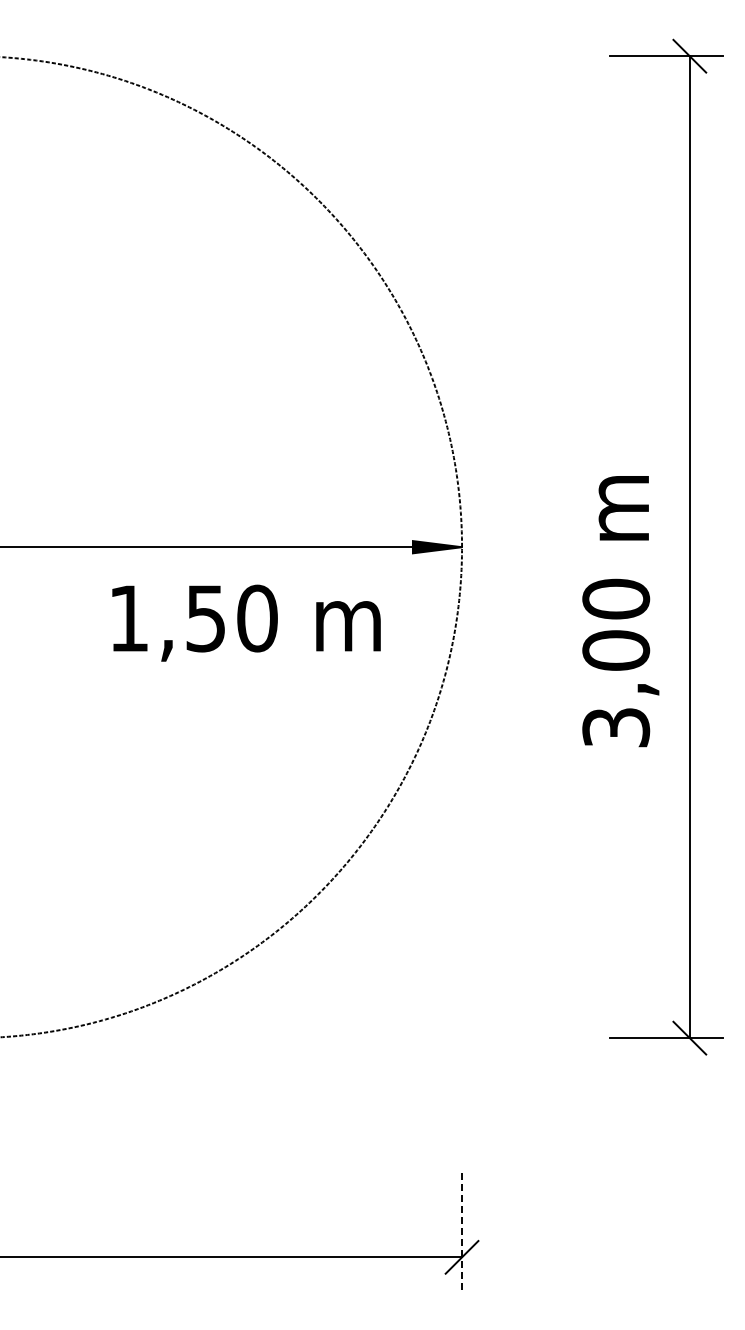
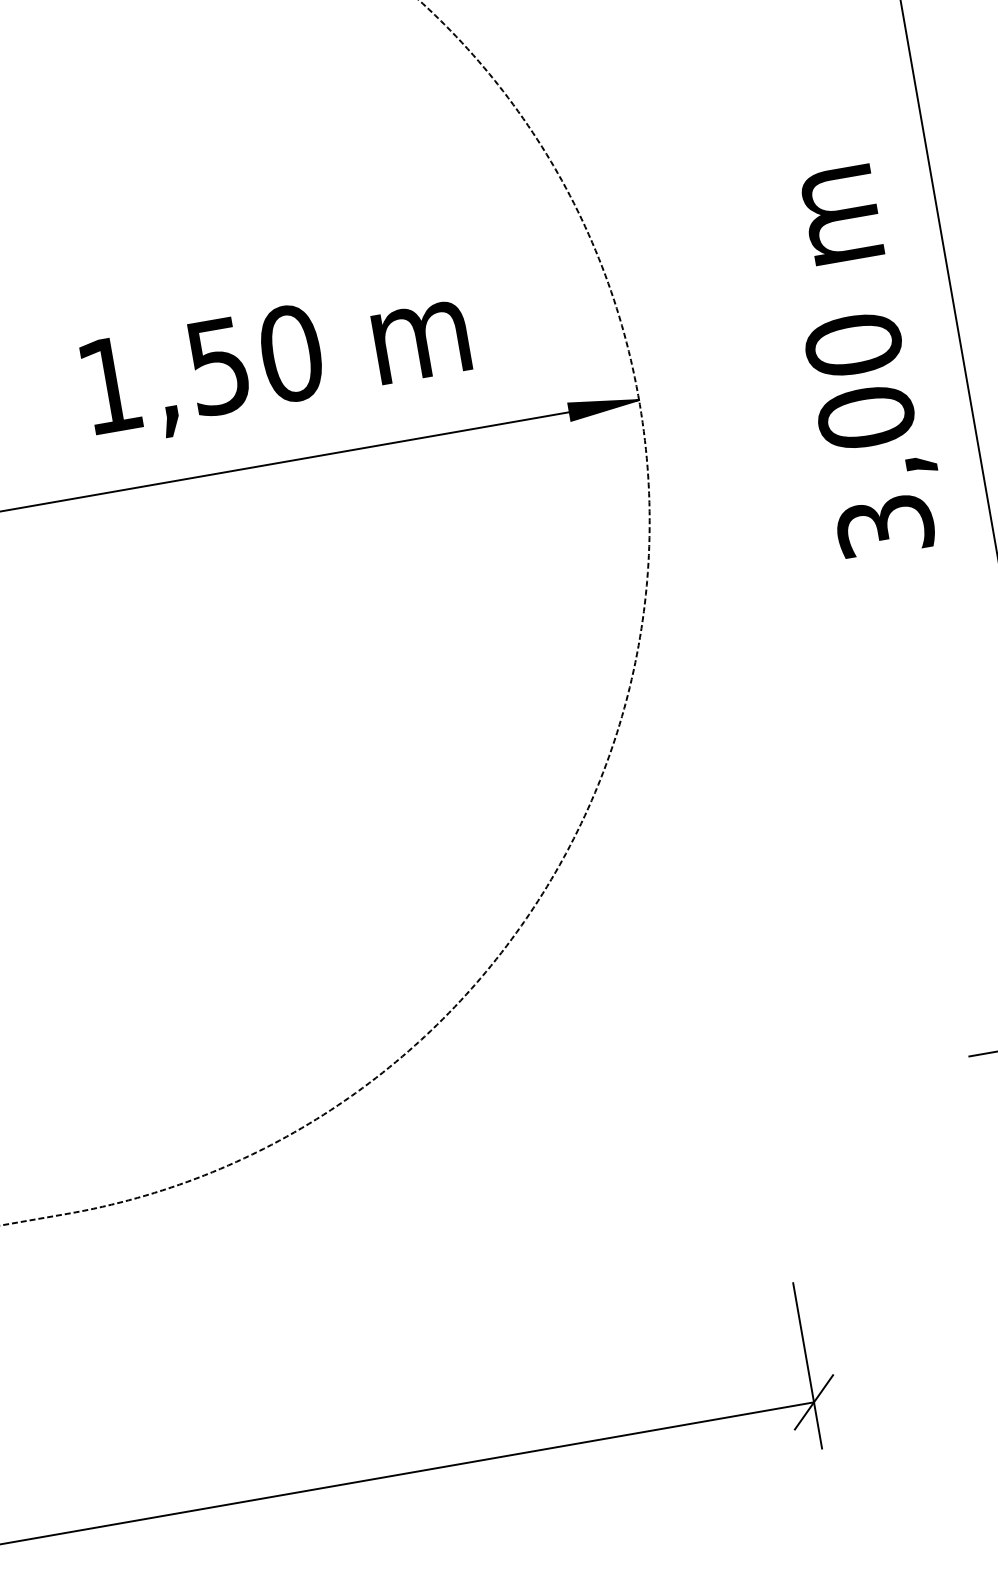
text: (620, 611) -> (862, 361), moved
text: (246, 622) -> (276, 361), moved
line: (462, 1231) -> (808, 1365), dashed -> solid

